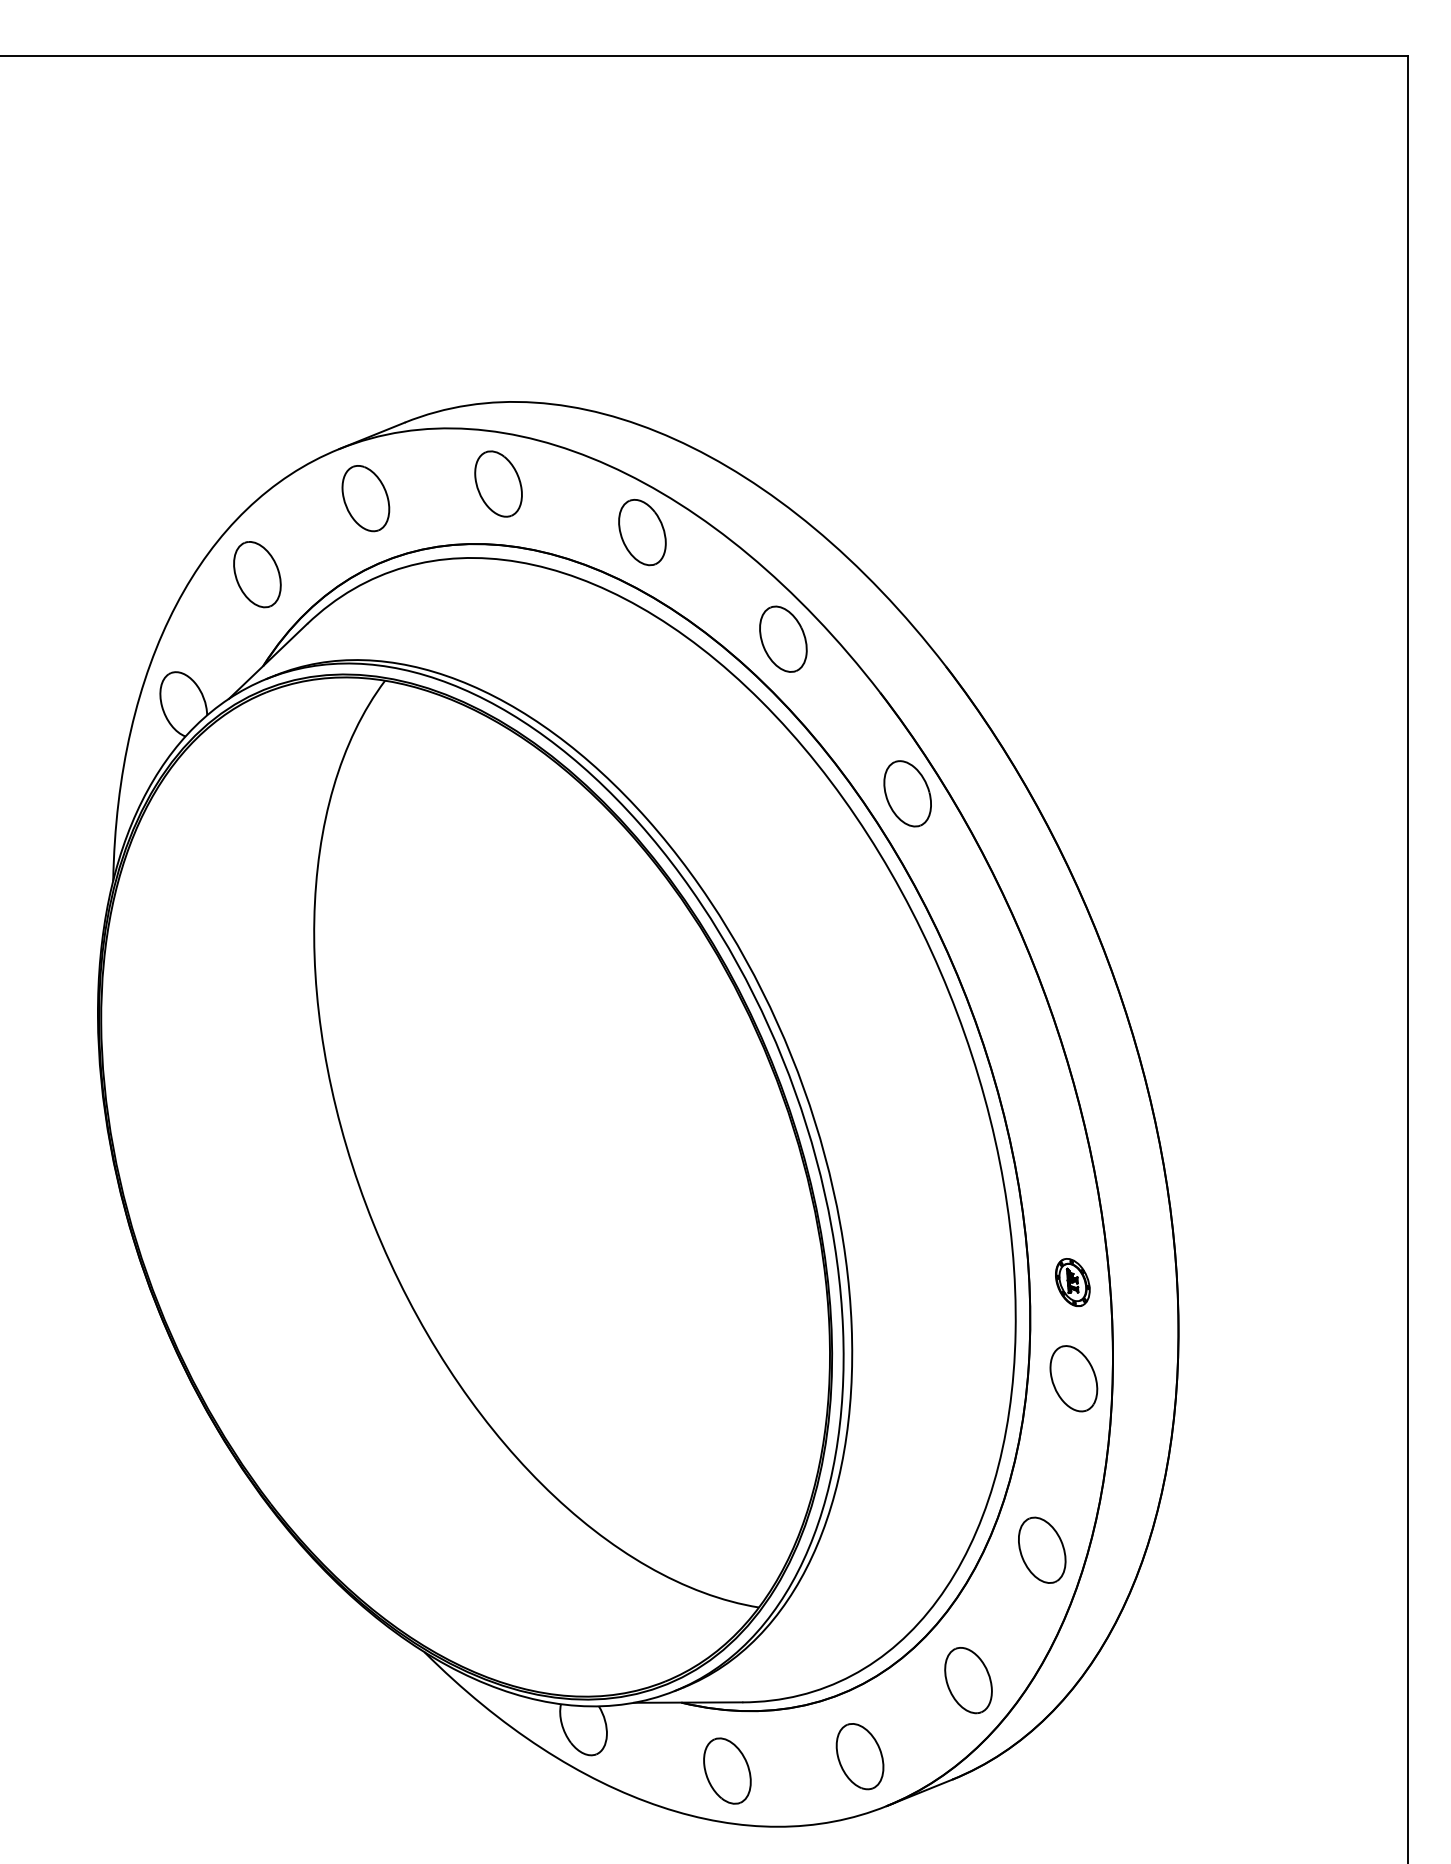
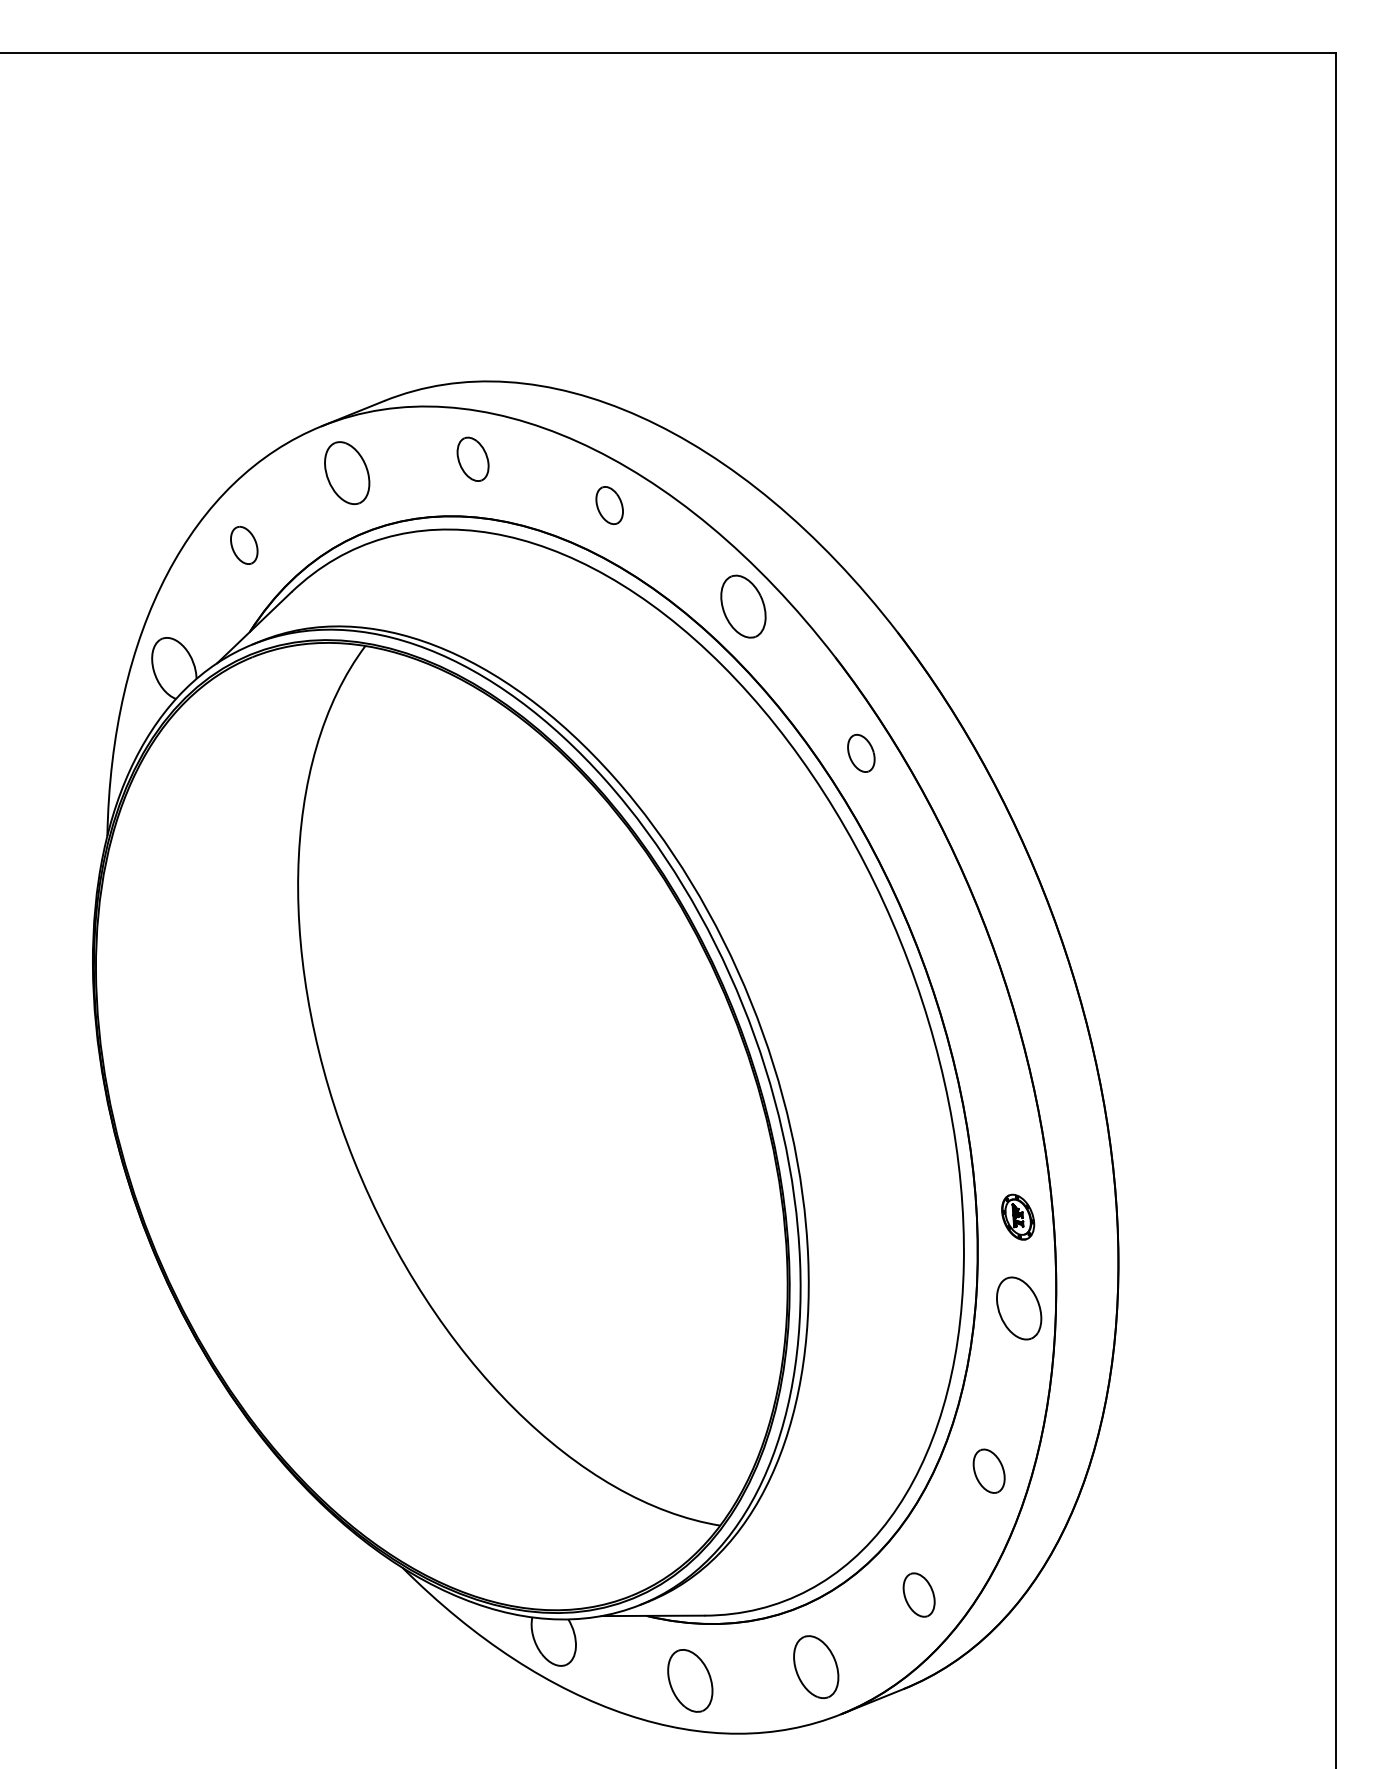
part: (498, 483) -> (473, 458), size x0.7
part: (642, 532) -> (609, 505), size x0.6
part: (257, 574) -> (244, 545), size x0.6
part: (907, 793) -> (861, 753), size x0.6
part: (1042, 1549) -> (989, 1470), size x0.7
part: (968, 1680) -> (919, 1594), size x0.7

